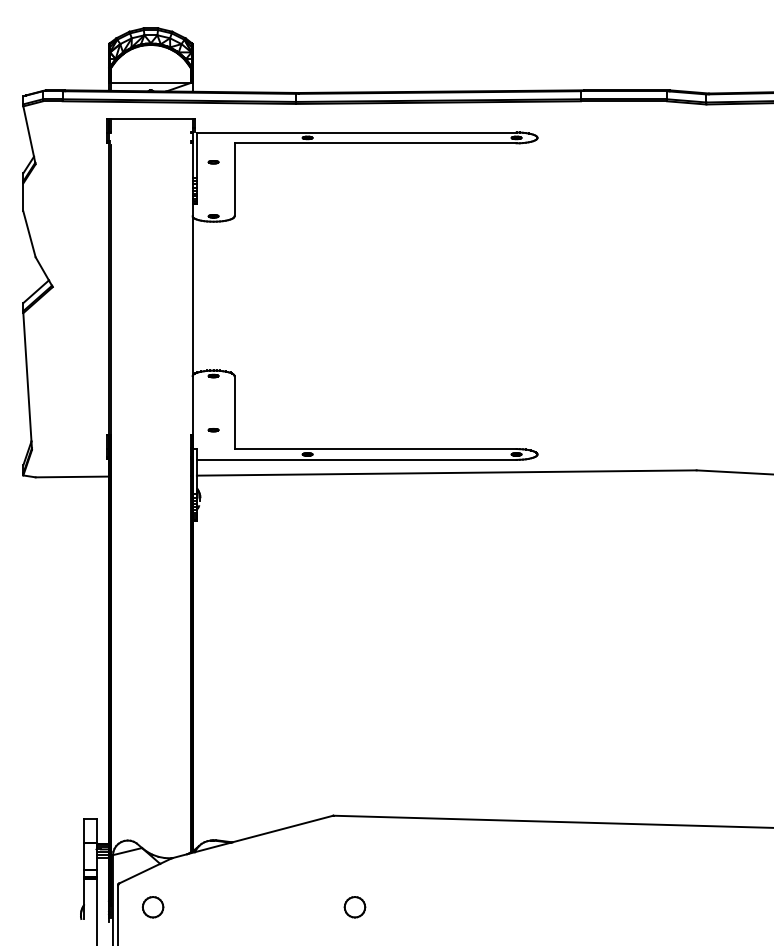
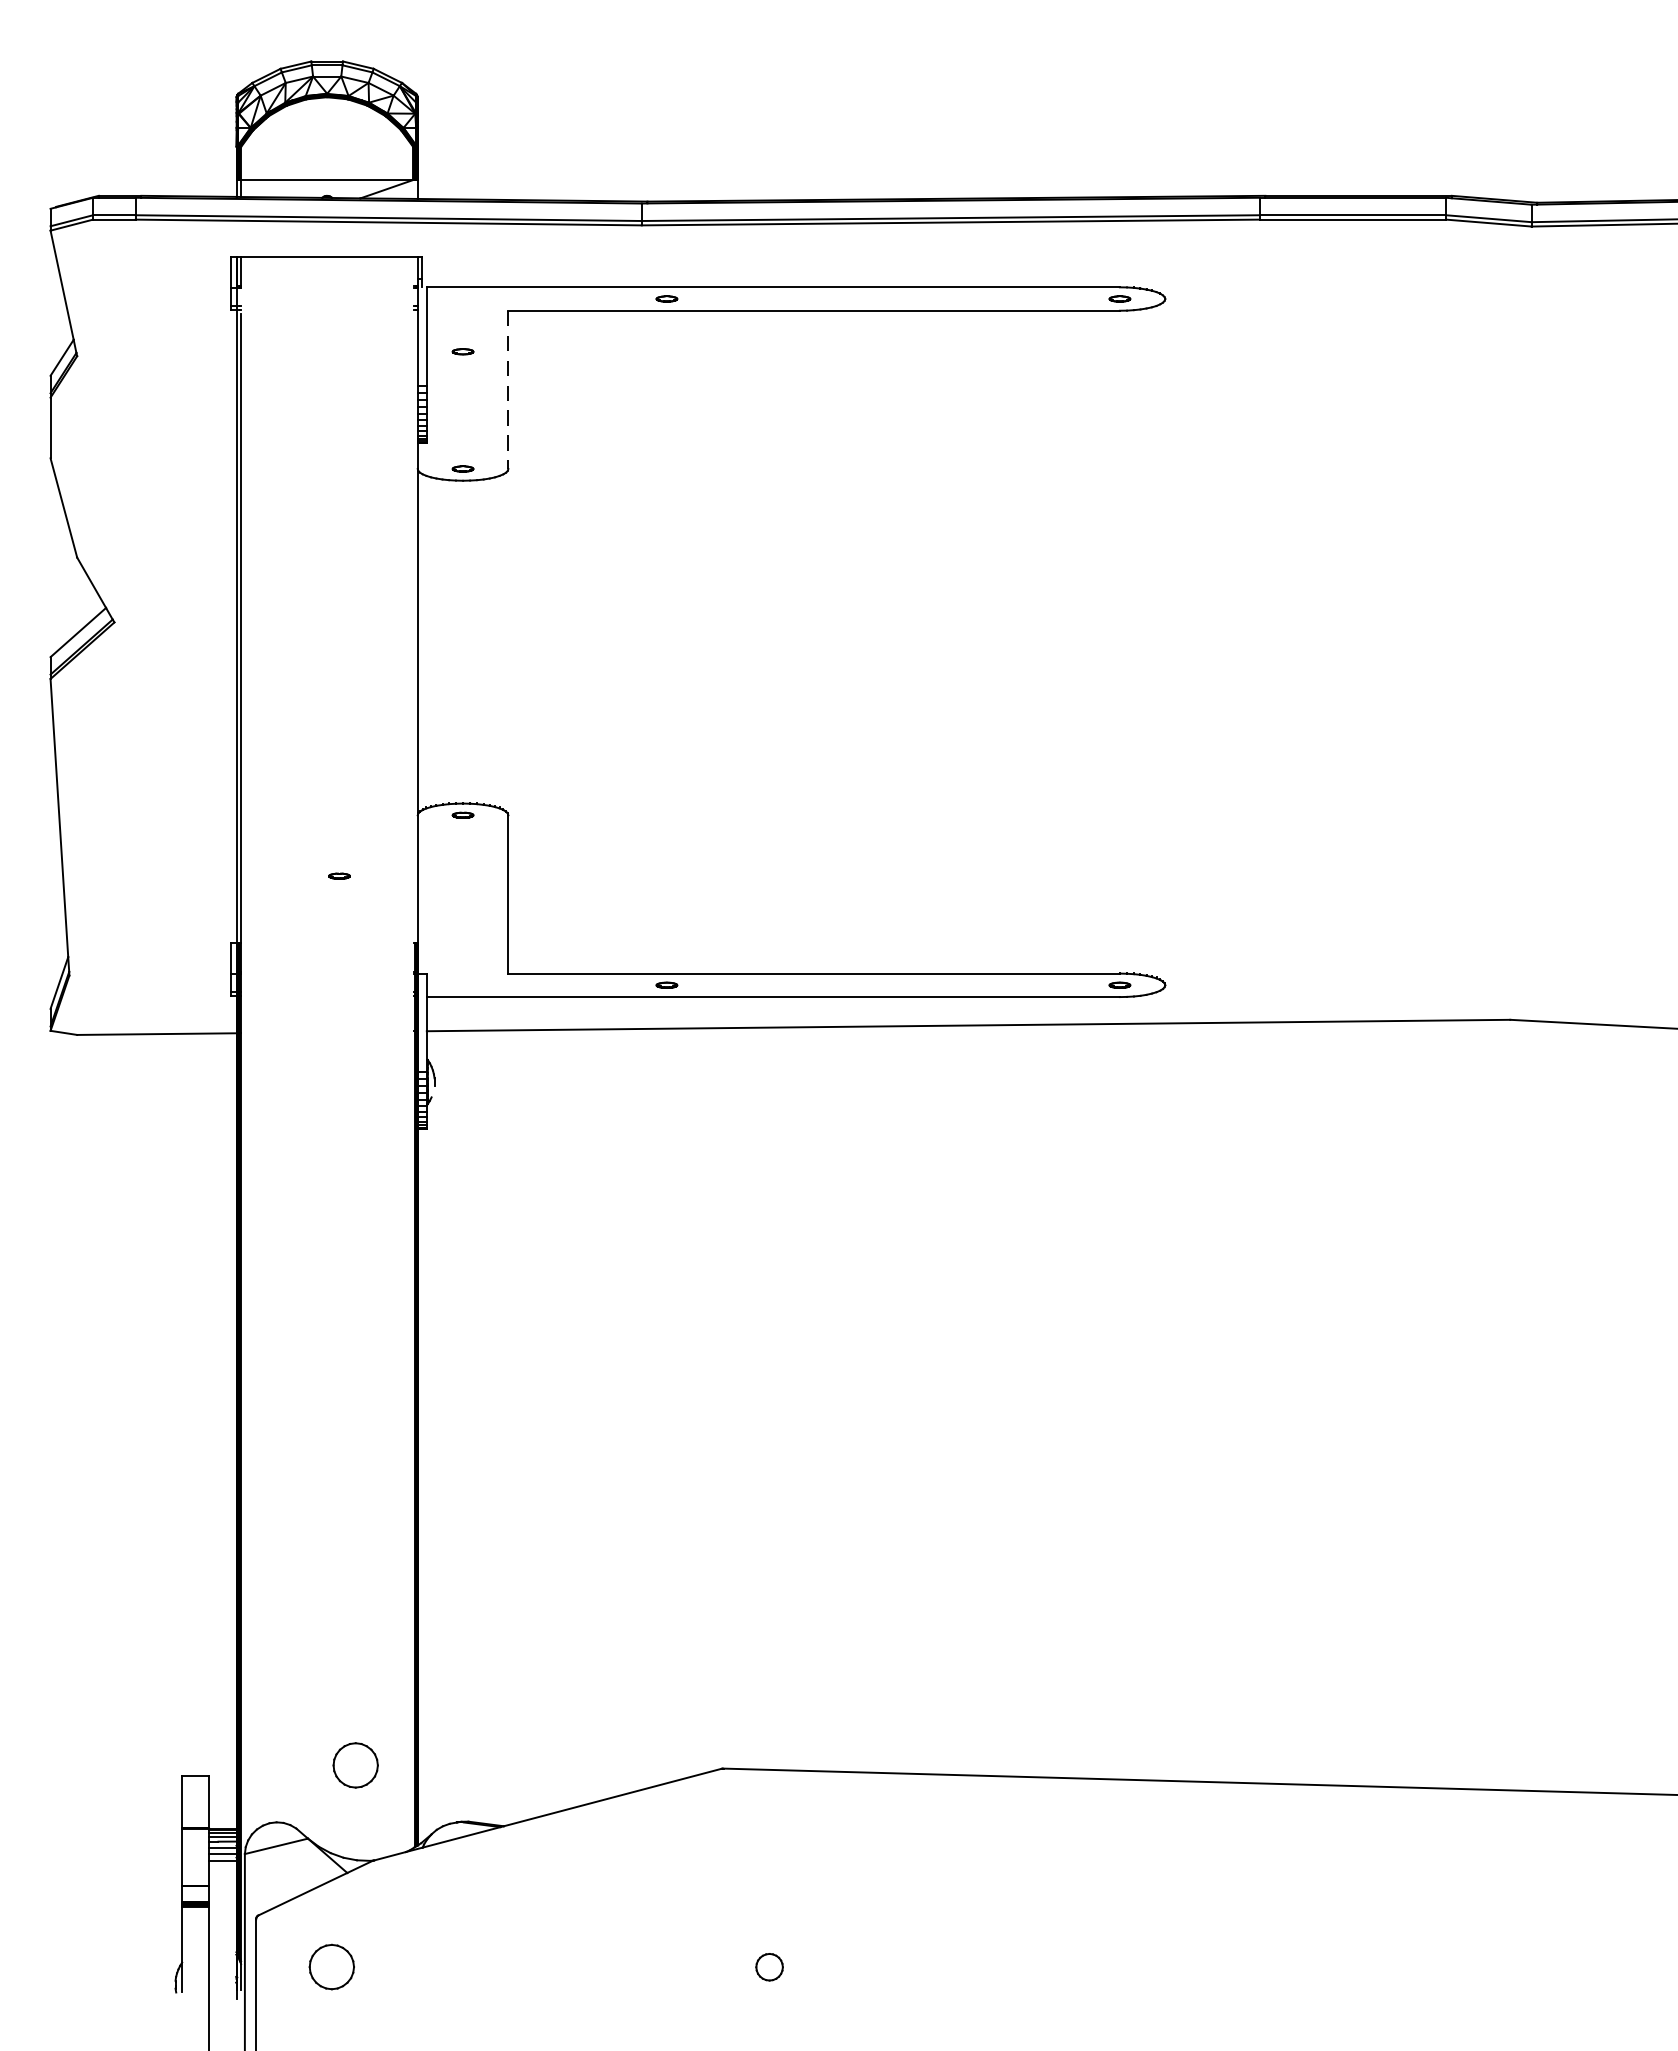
line: (234, 179) -> (508, 389), solid -> dashed
part: (213, 430) -> (339, 876), moved
part: (163, 814) -> (354, 1765), added
part: (354, 907) -> (768, 1967), size x0.6

